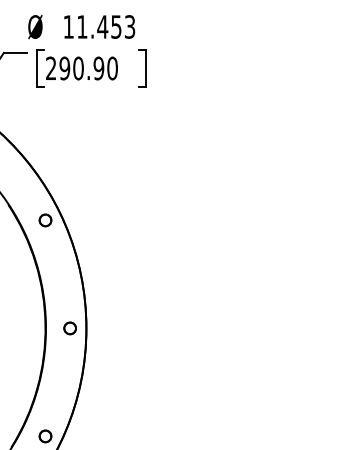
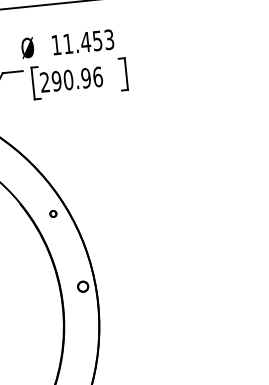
text: (112, 68) -> (97, 77), 290.90 -> 290.96
part: (45, 220) -> (53, 214), size x0.6
part: (69, 328) -> (82, 286), moved

